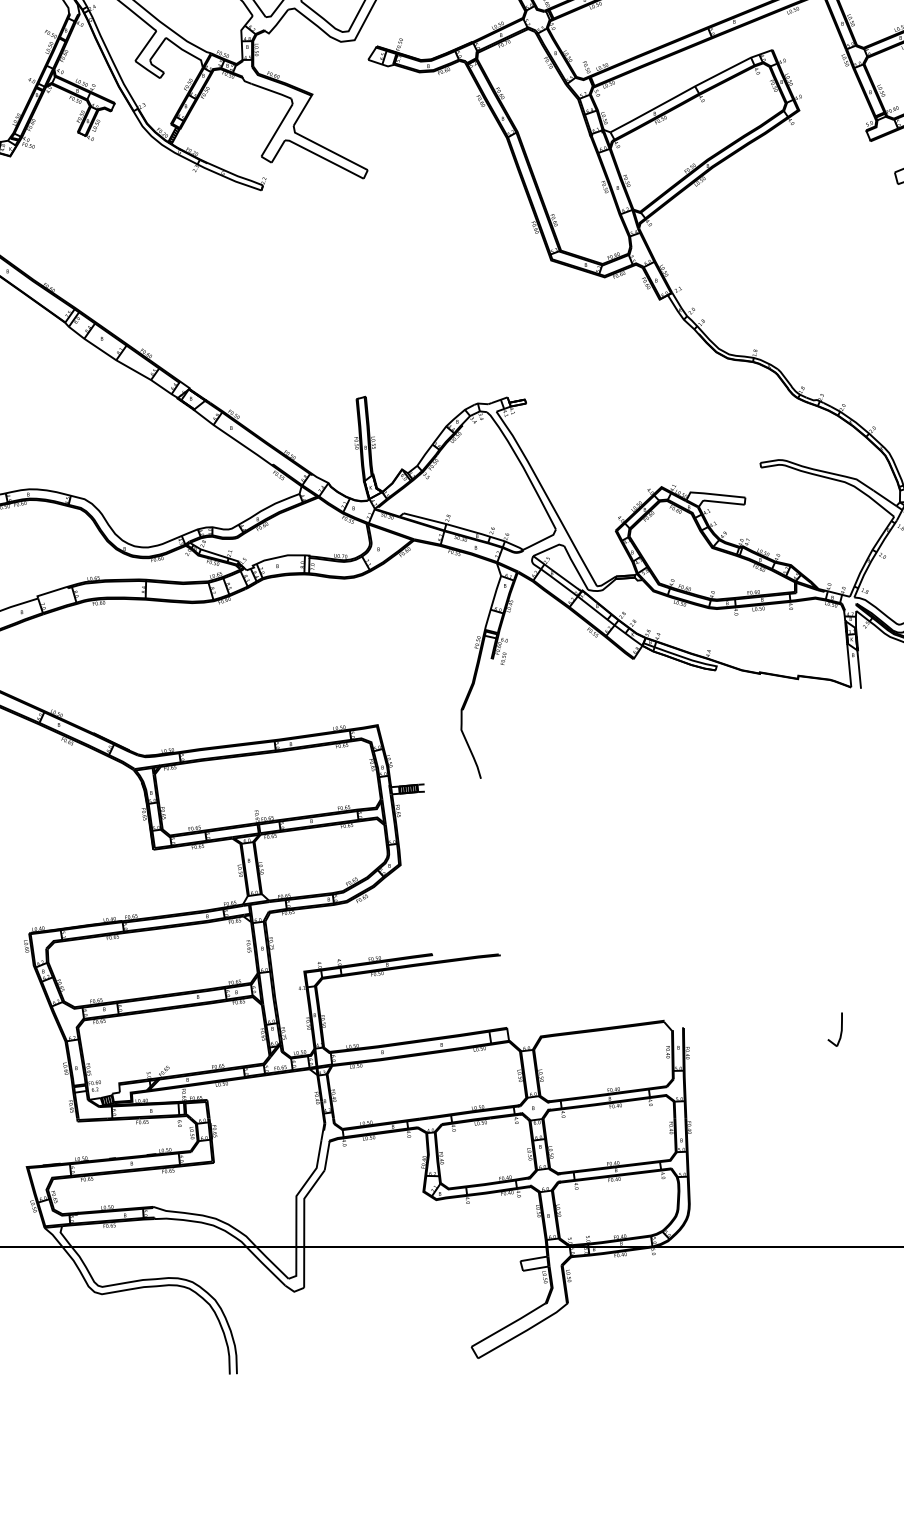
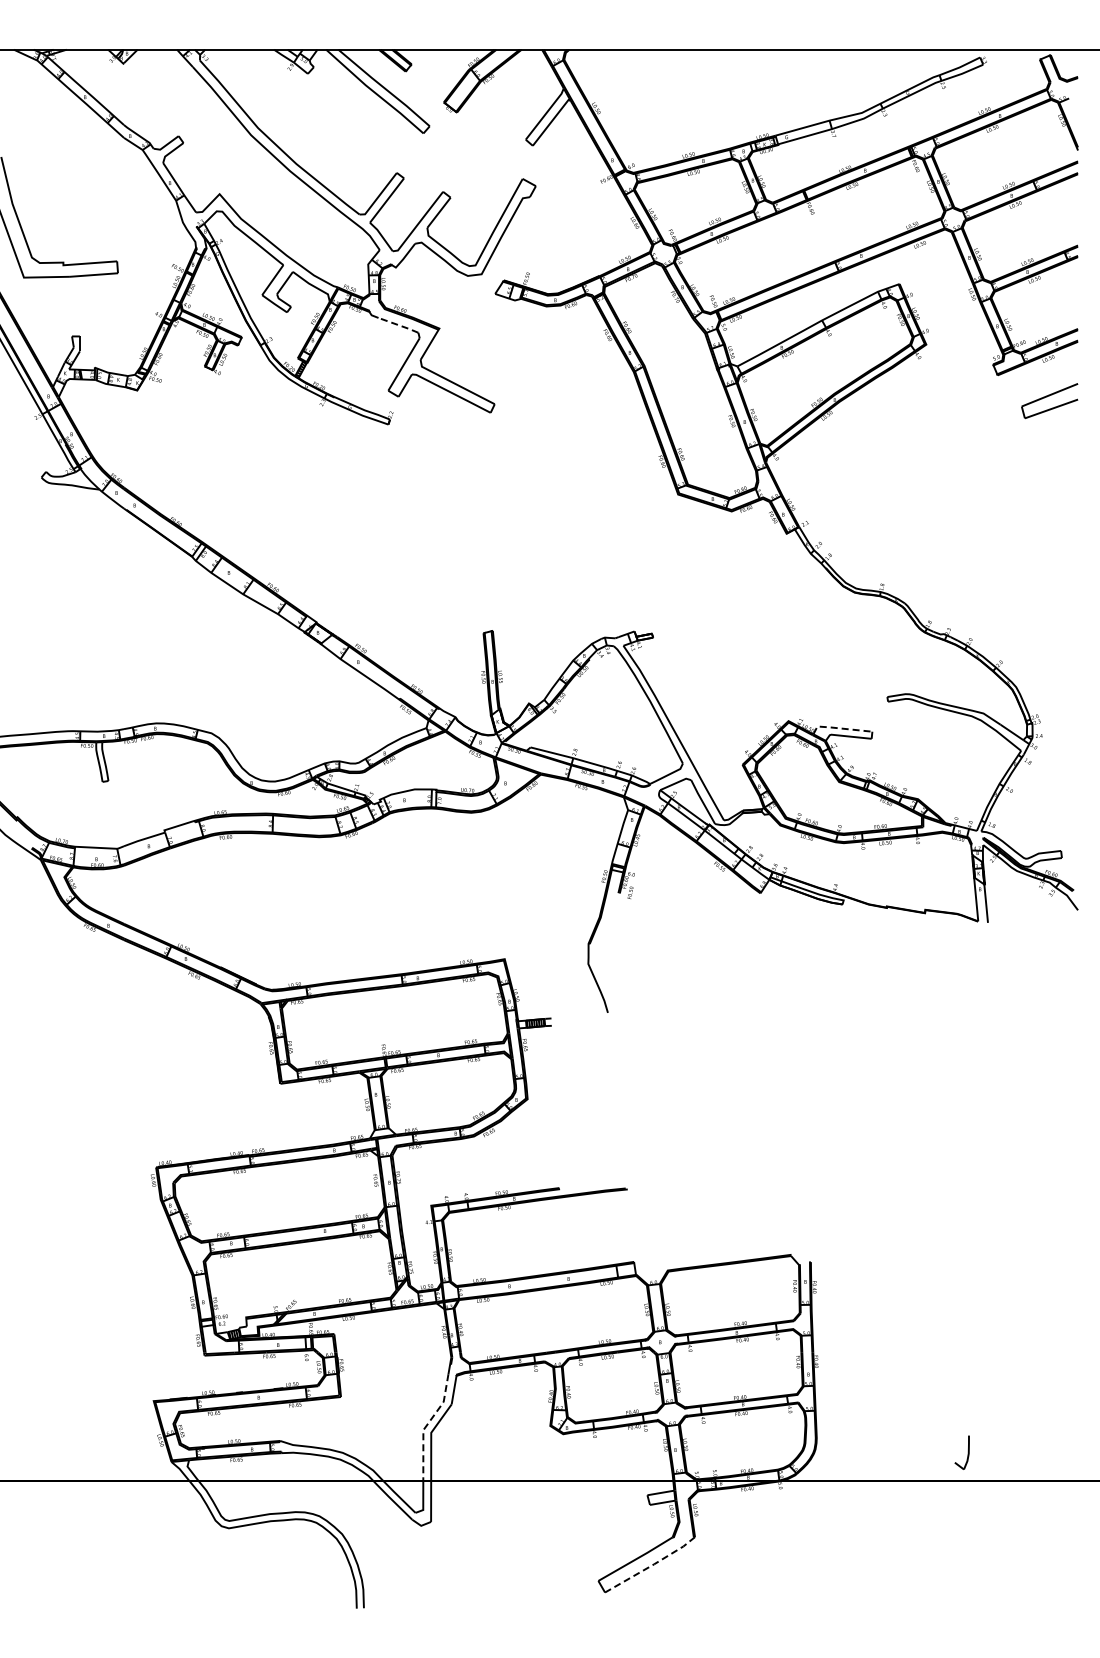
line: (271, 91) -> (398, 325), solid -> dashed
line: (712, 494) -> (839, 728), solid -> dashed
part: (834, 1029) -> (961, 1452), moved
line: (299, 1191) -> (426, 1425), solid -> dashed
line: (524, 1331) -> (651, 1565), solid -> dashed

